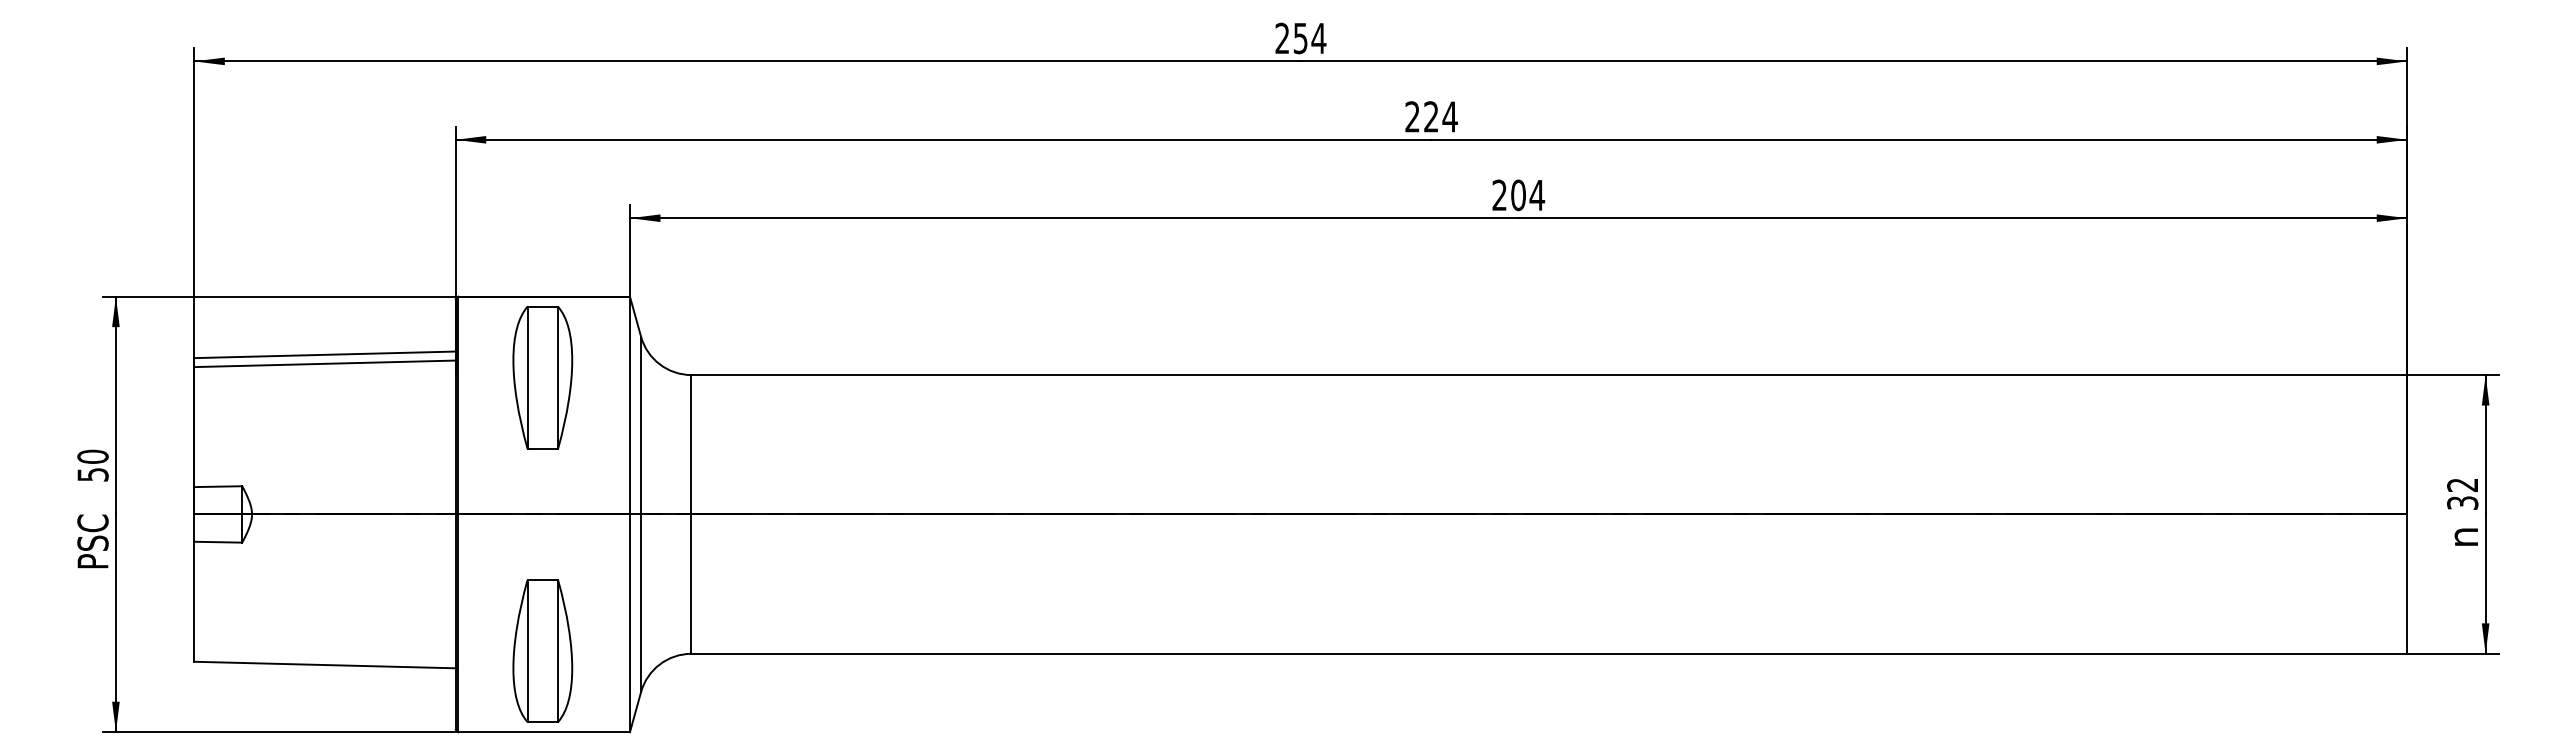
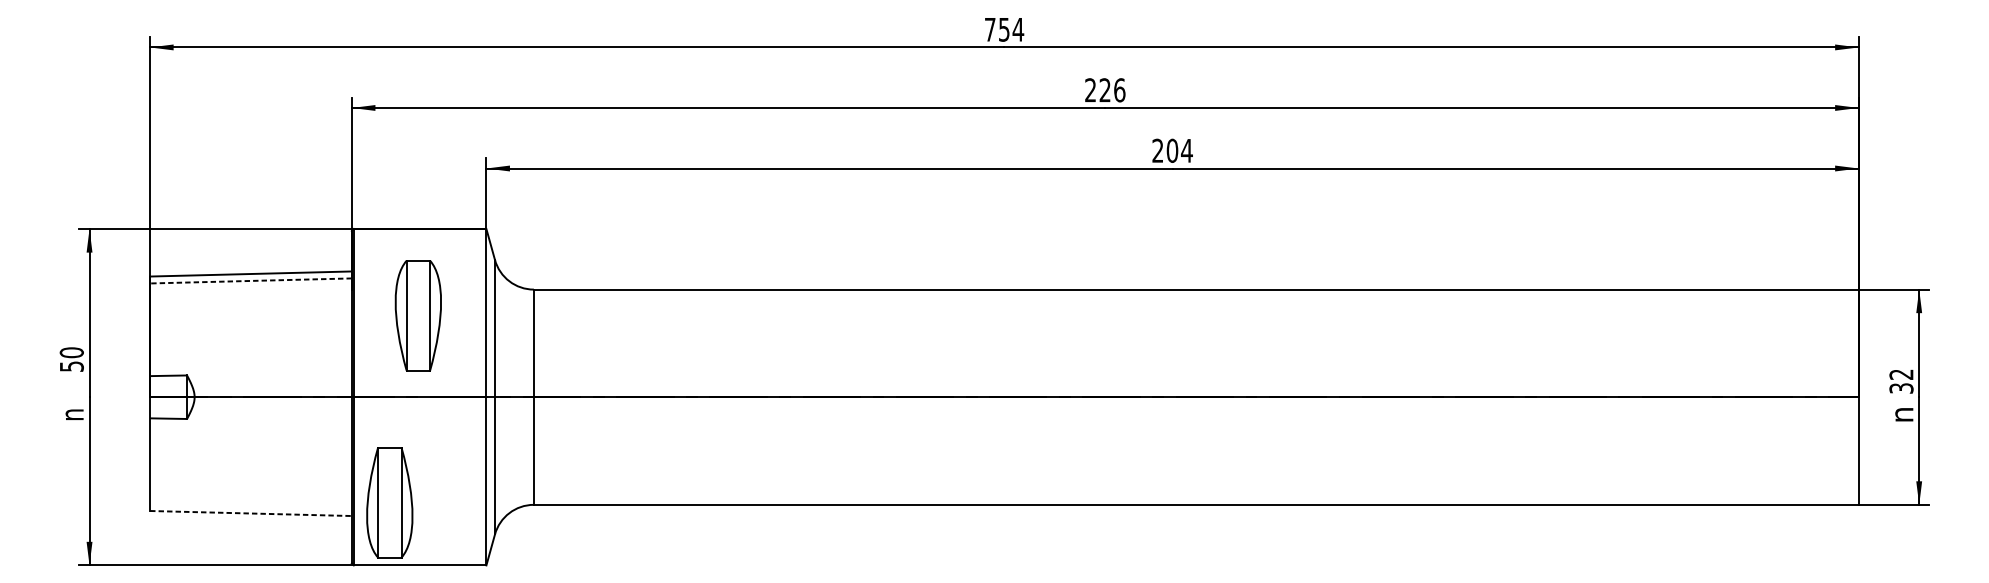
text: (1282, 37) -> (990, 28), 254 -> 754
text: (1449, 116) -> (1119, 89), 224 -> 226
line: (325, 363) -> (251, 280), solid -> dashed
part: (542, 377) -> (418, 315), moved
text: (92, 541) -> (71, 418), PSC -> n
part: (542, 650) -> (389, 502), moved
line: (325, 665) -> (251, 513), solid -> dashed

